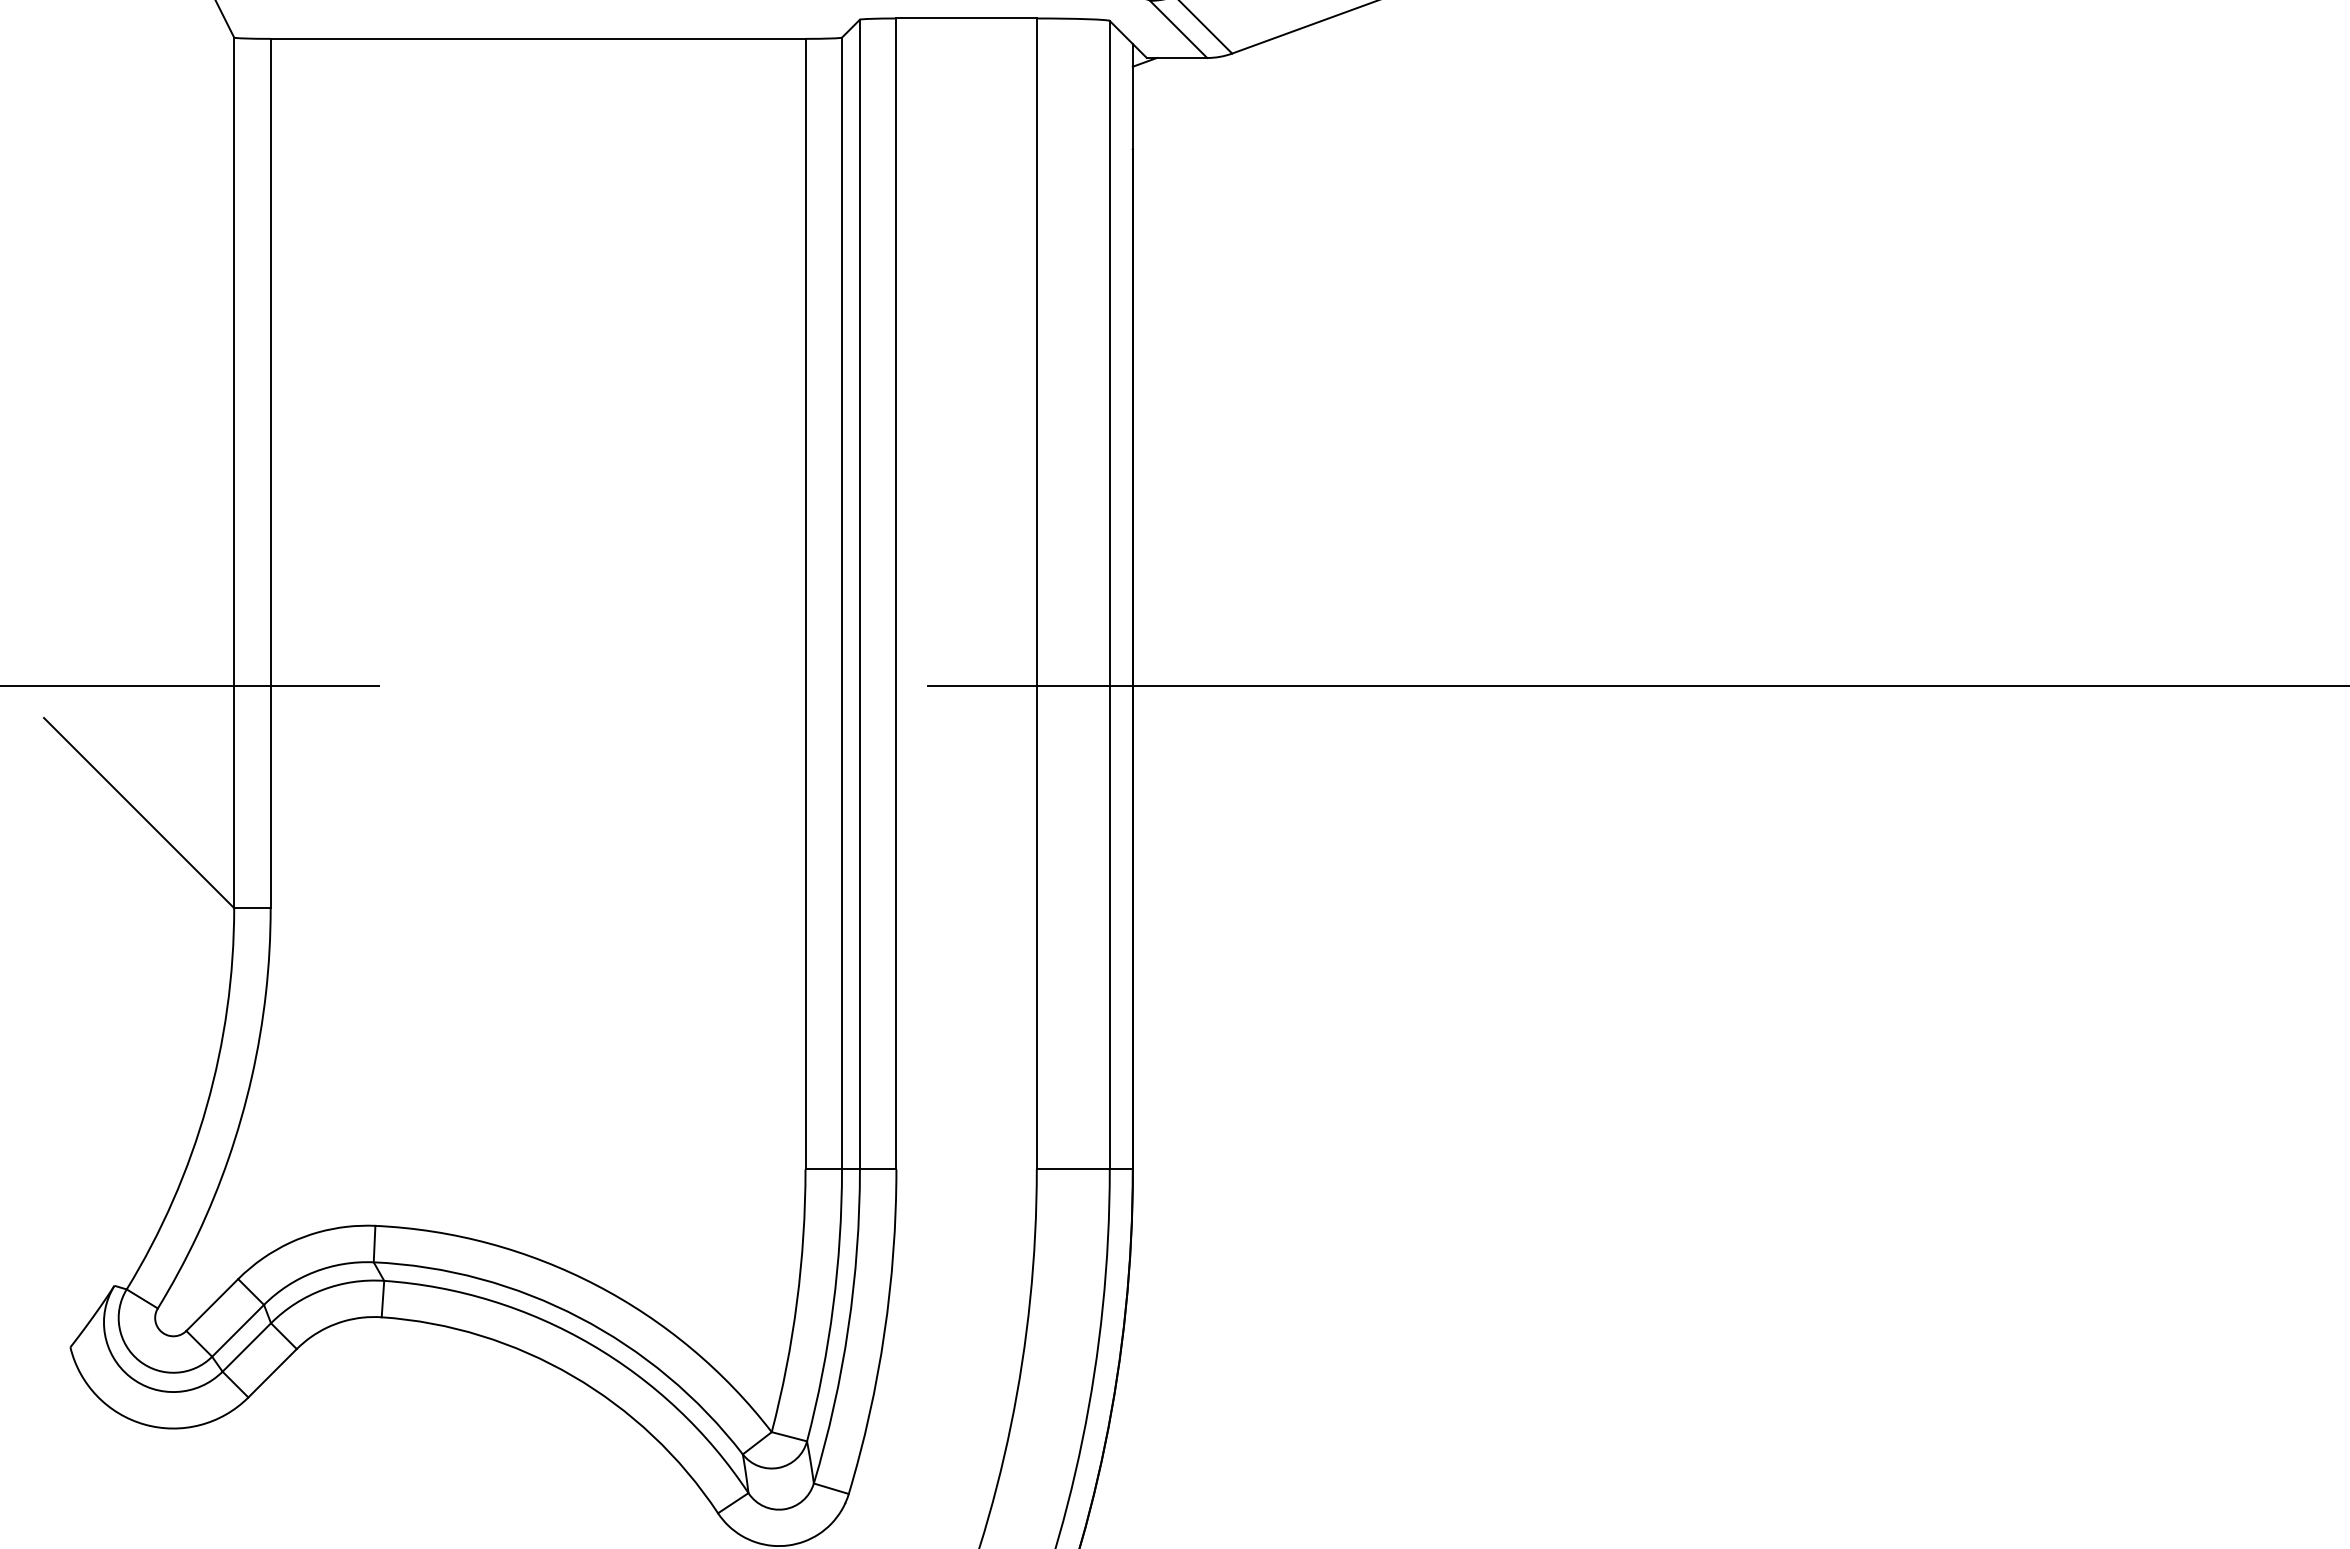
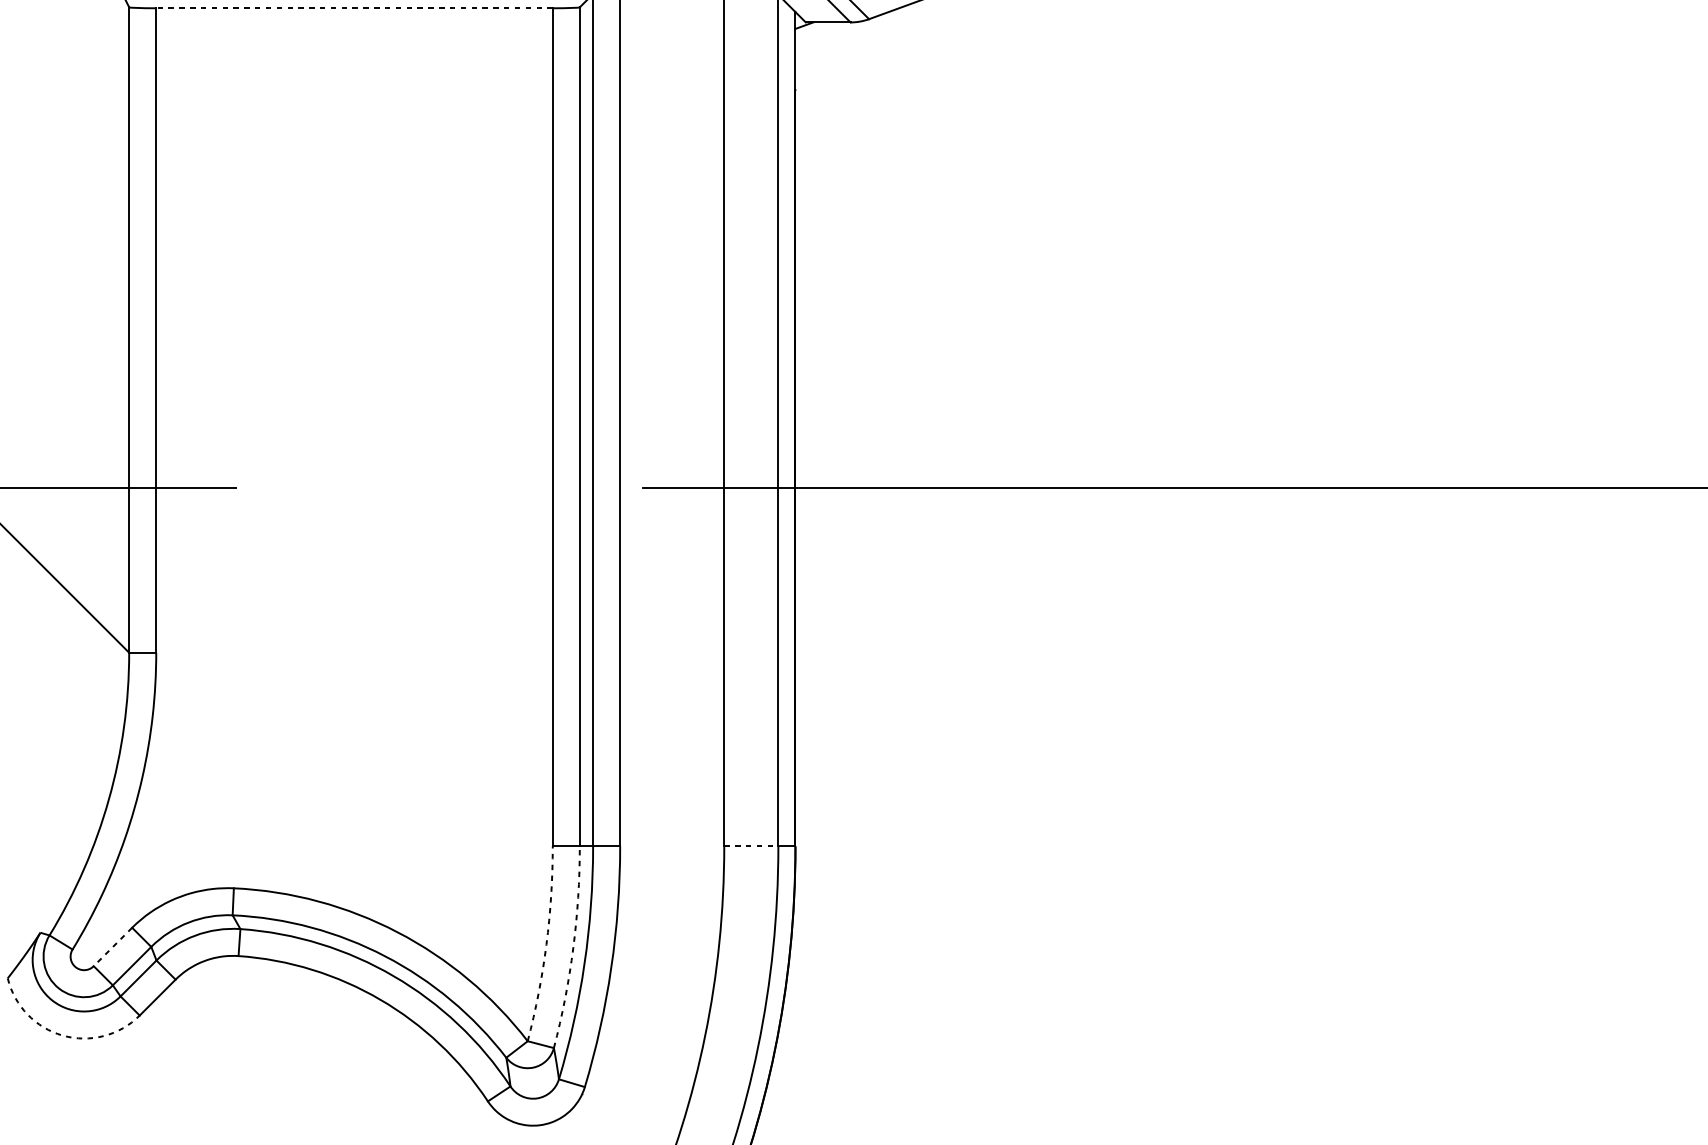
line: (537, 38) -> (354, 7), solid -> dashed
line: (1073, 1169) -> (751, 846), solid -> dashed
arc: (797, 1301) -> (546, 944), solid -> dashed
line: (212, 1305) -> (113, 947), solid -> dashed
arc: (833, 1306) -> (573, 948), solid -> dashed
arc: (144, 1424) -> (62, 1035), solid -> dashed

